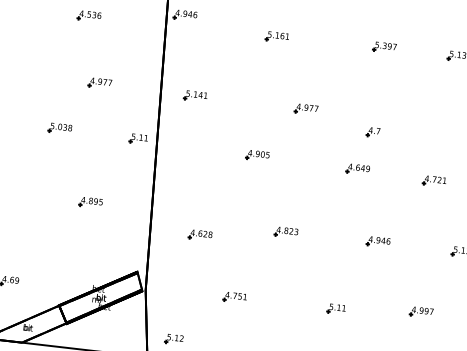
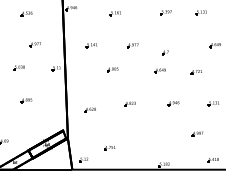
part: (192, 95) -> (90, 45), moved
part: (90, 202) -> (26, 100), moved
part: (233, 298) -> (109, 148), moved
part: (335, 307) -> (157, 136), removed

